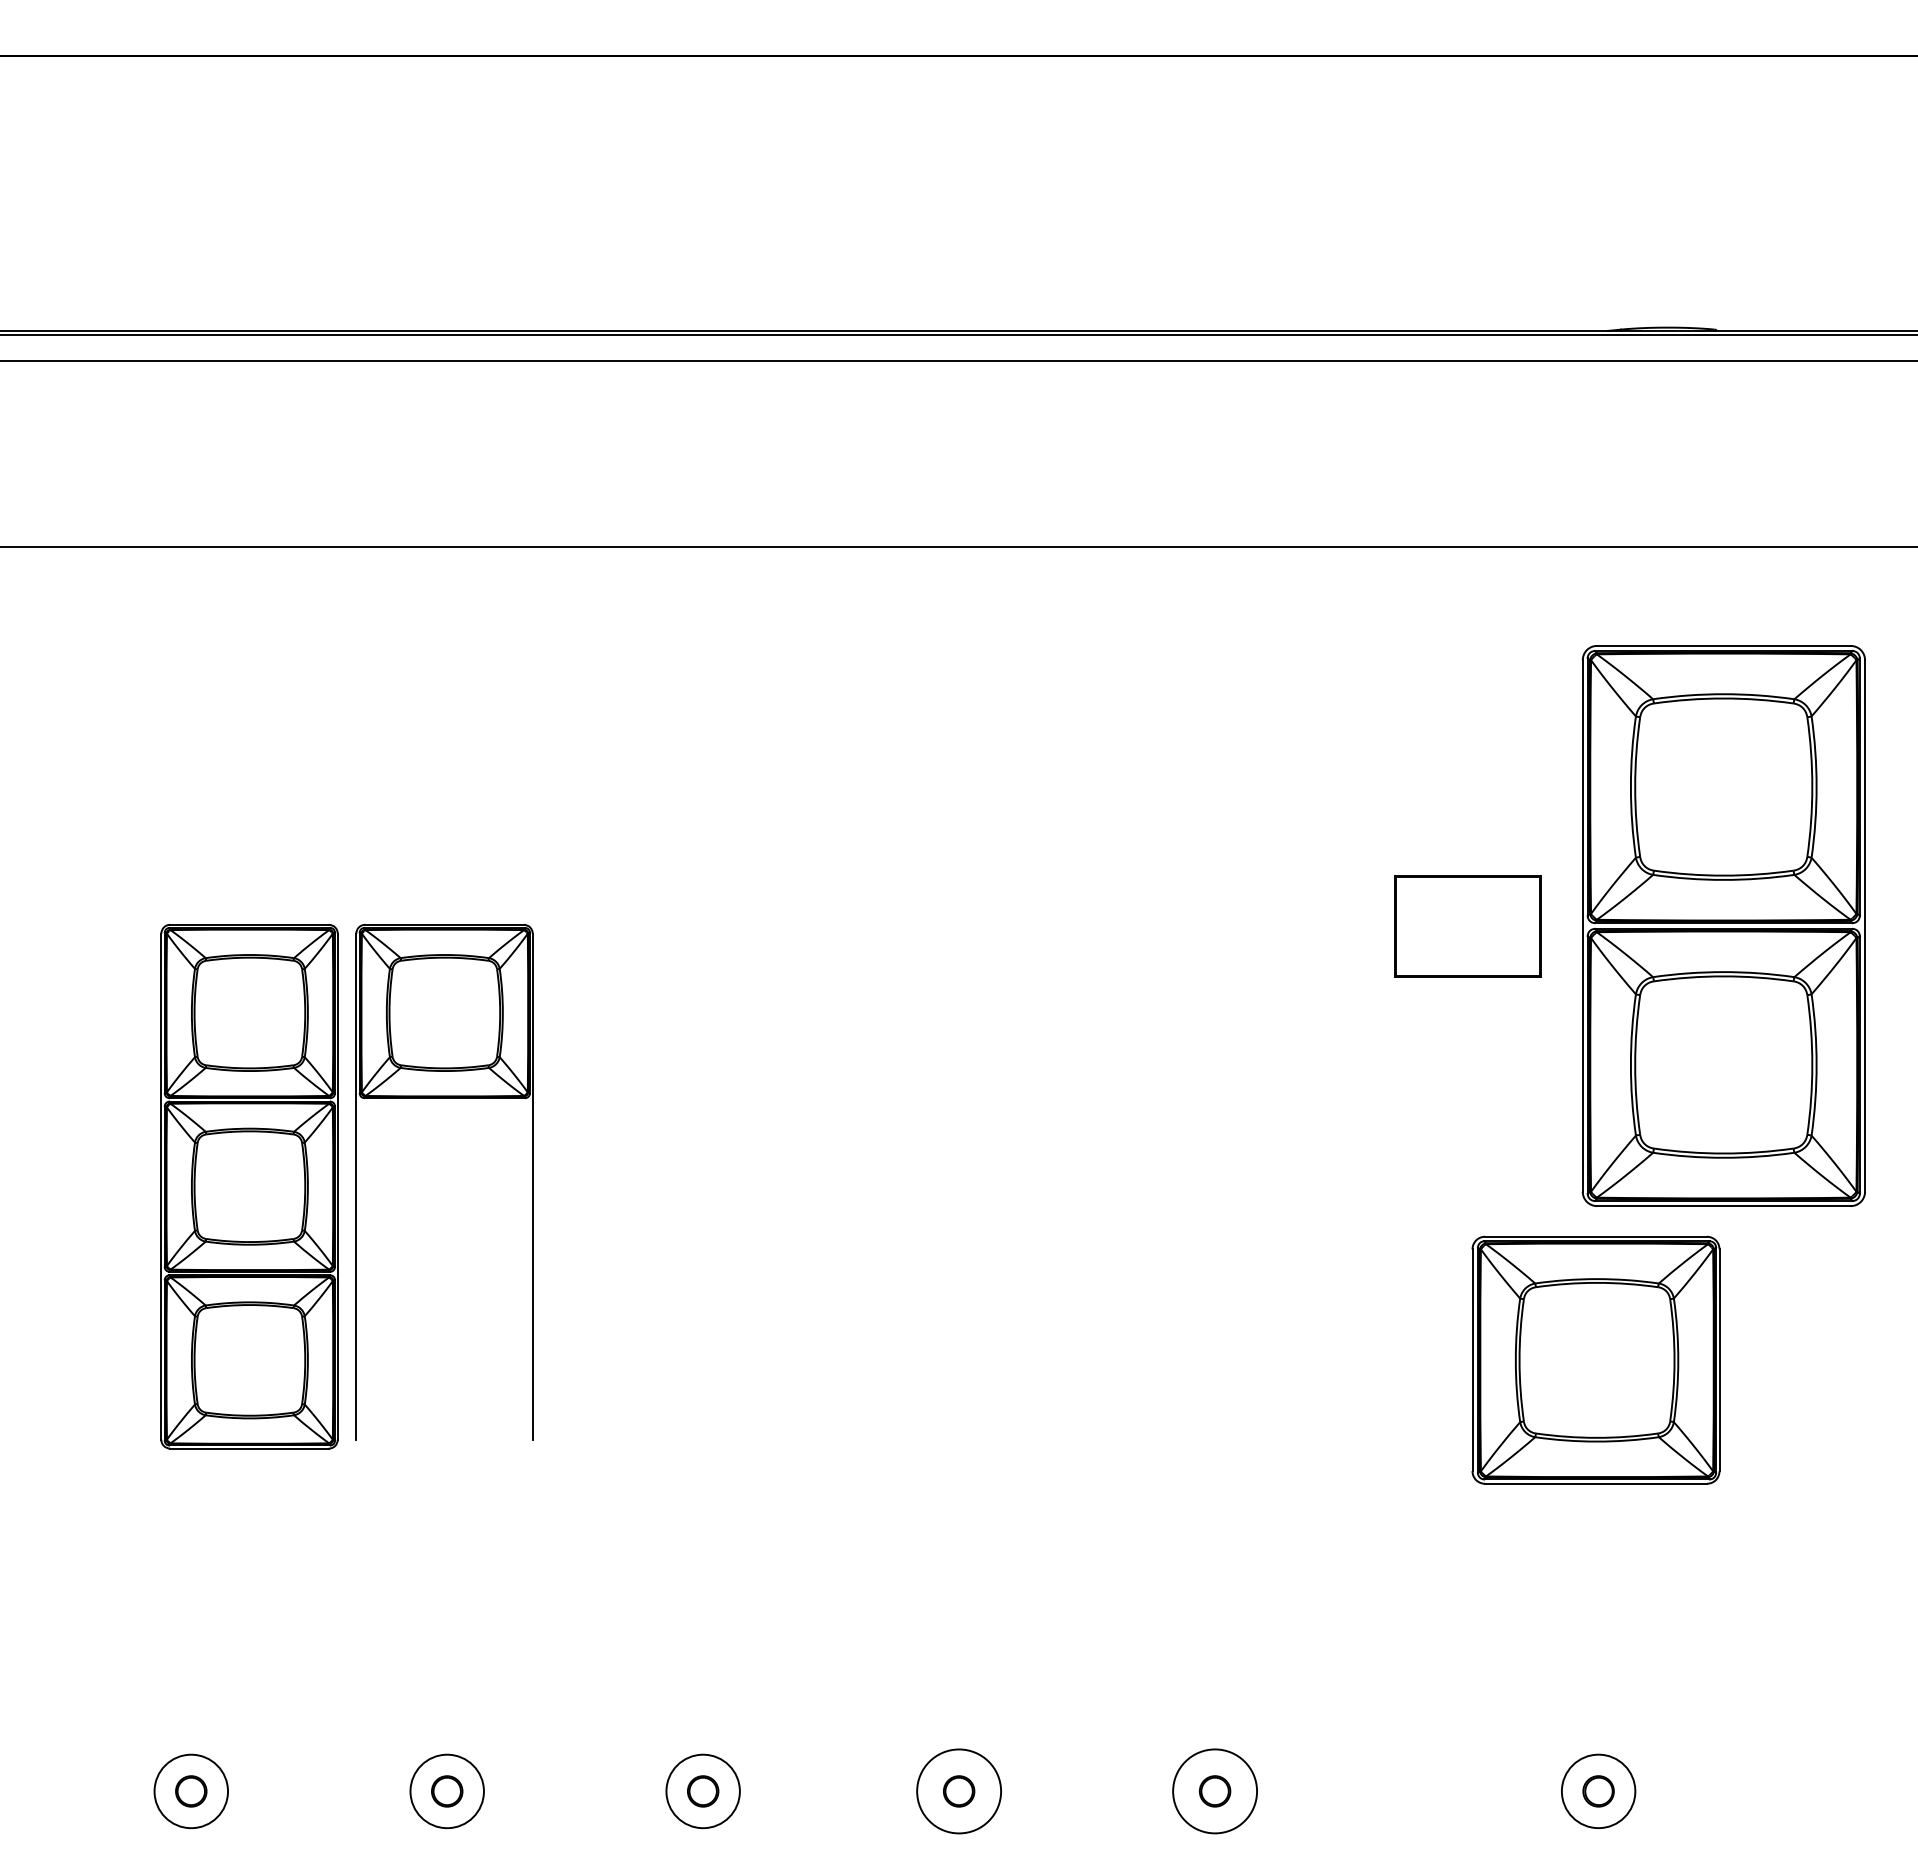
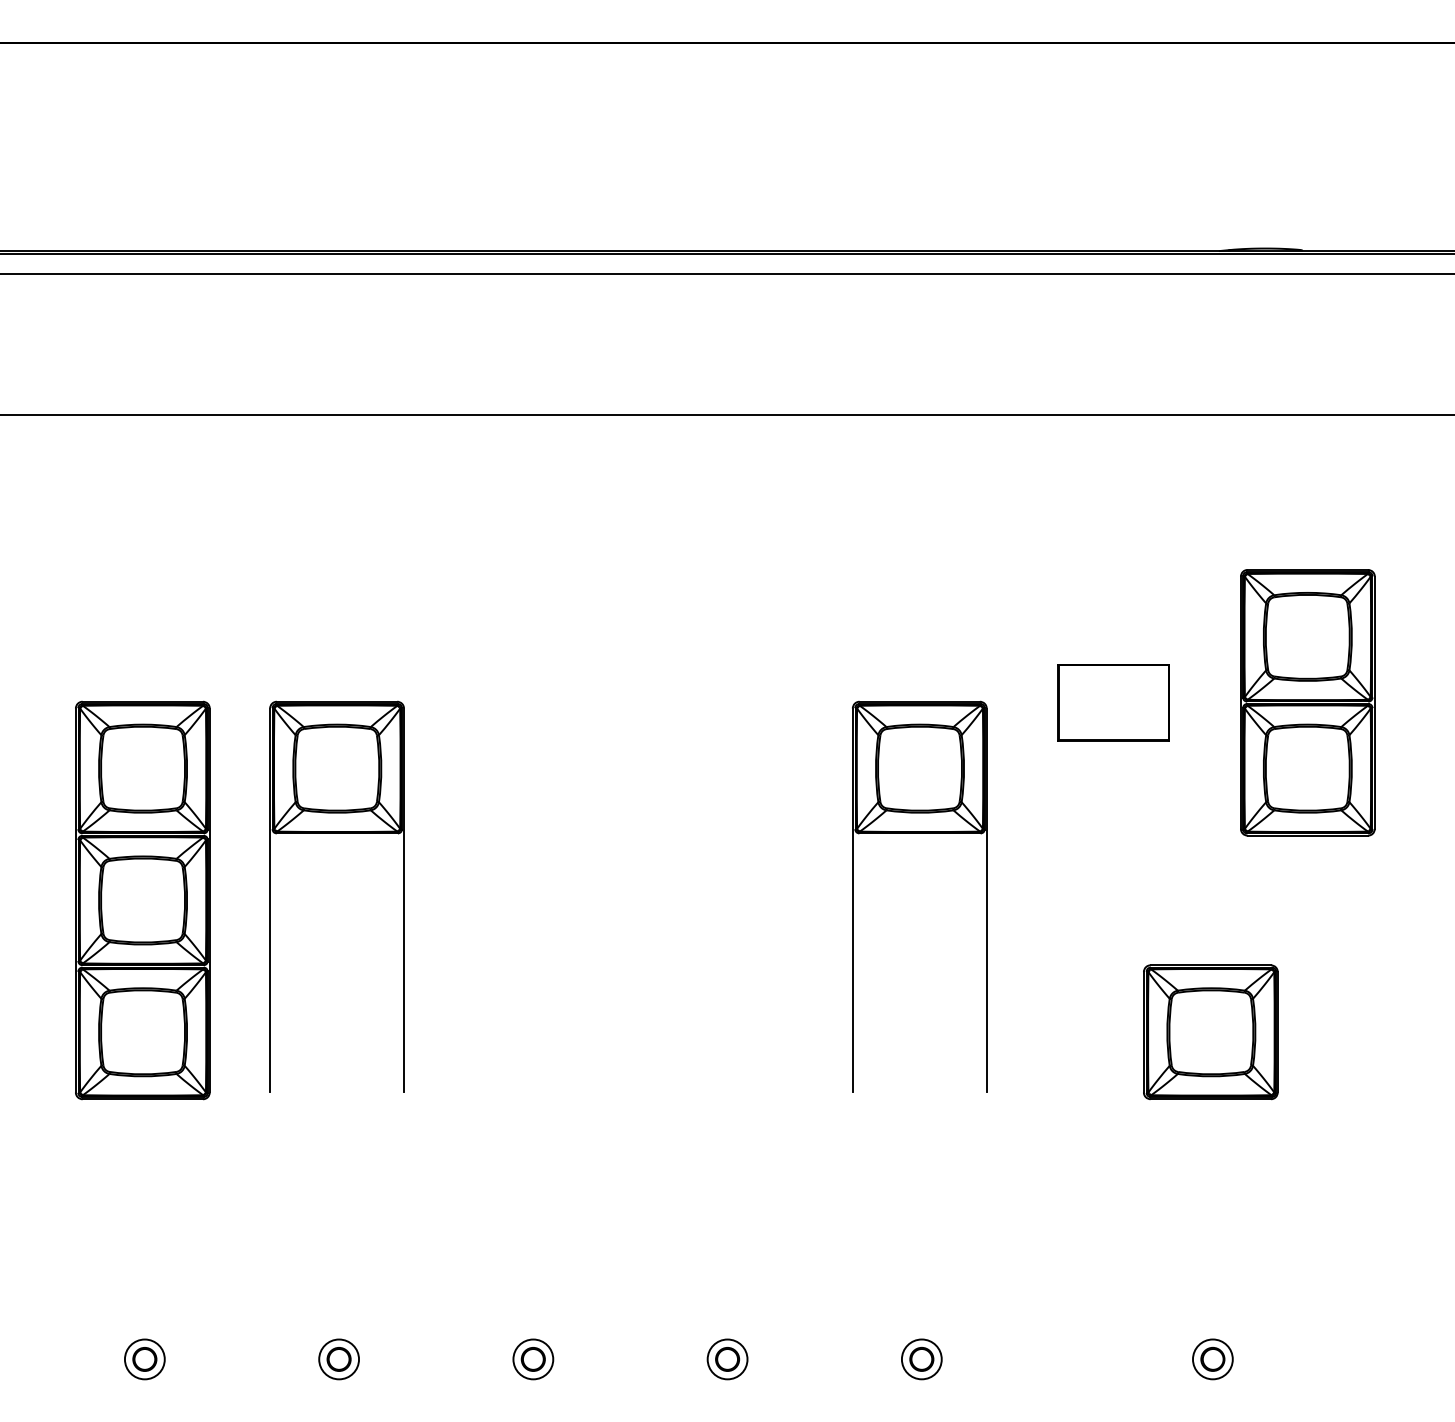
part: (1723, 926) -> (1307, 703), size x0.62
part: (1212, 1098) -> (919, 833), added
part: (249, 1186) -> (142, 900), moved
part: (1595, 1360) -> (1210, 1032), size x0.71
circle: (191, 1791) -> (145, 1359), size x0.71
circle: (447, 1791) -> (339, 1359), size x0.71
circle: (702, 1791) -> (532, 1359), size x0.71
circle: (958, 1791) -> (727, 1359), size x0.62
circle: (1214, 1791) -> (921, 1359), size x0.62
circle: (1598, 1791) -> (1212, 1359), size x0.71

